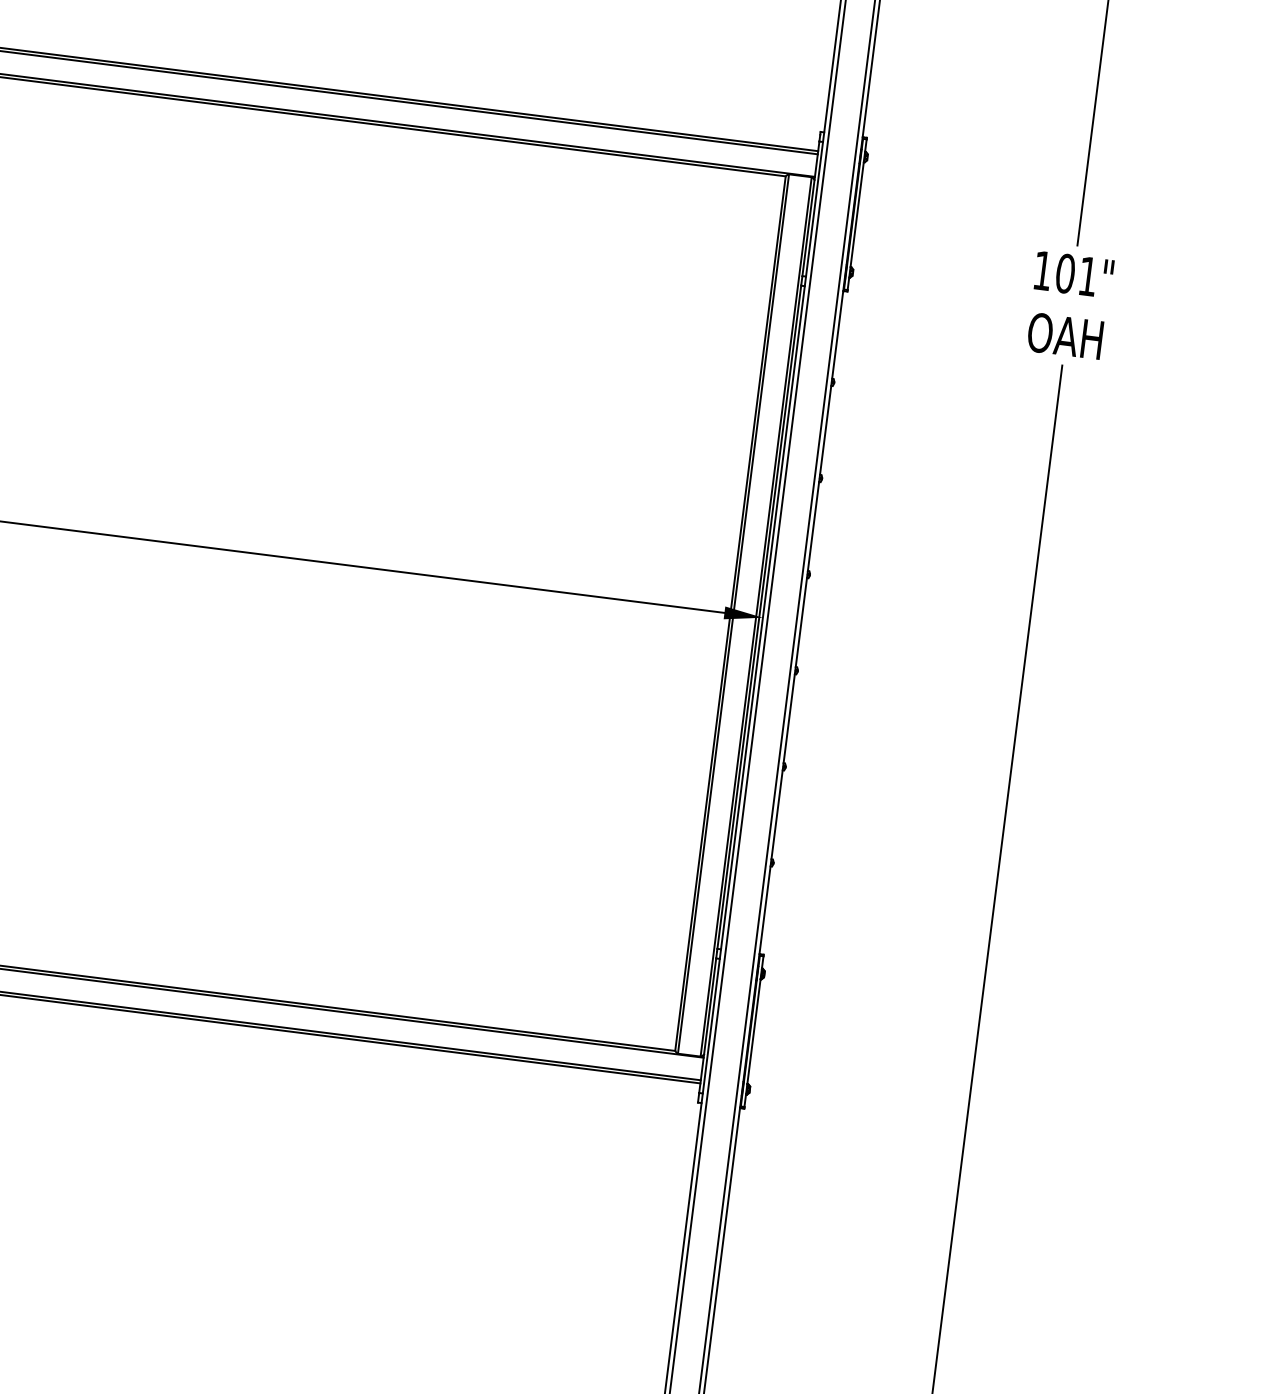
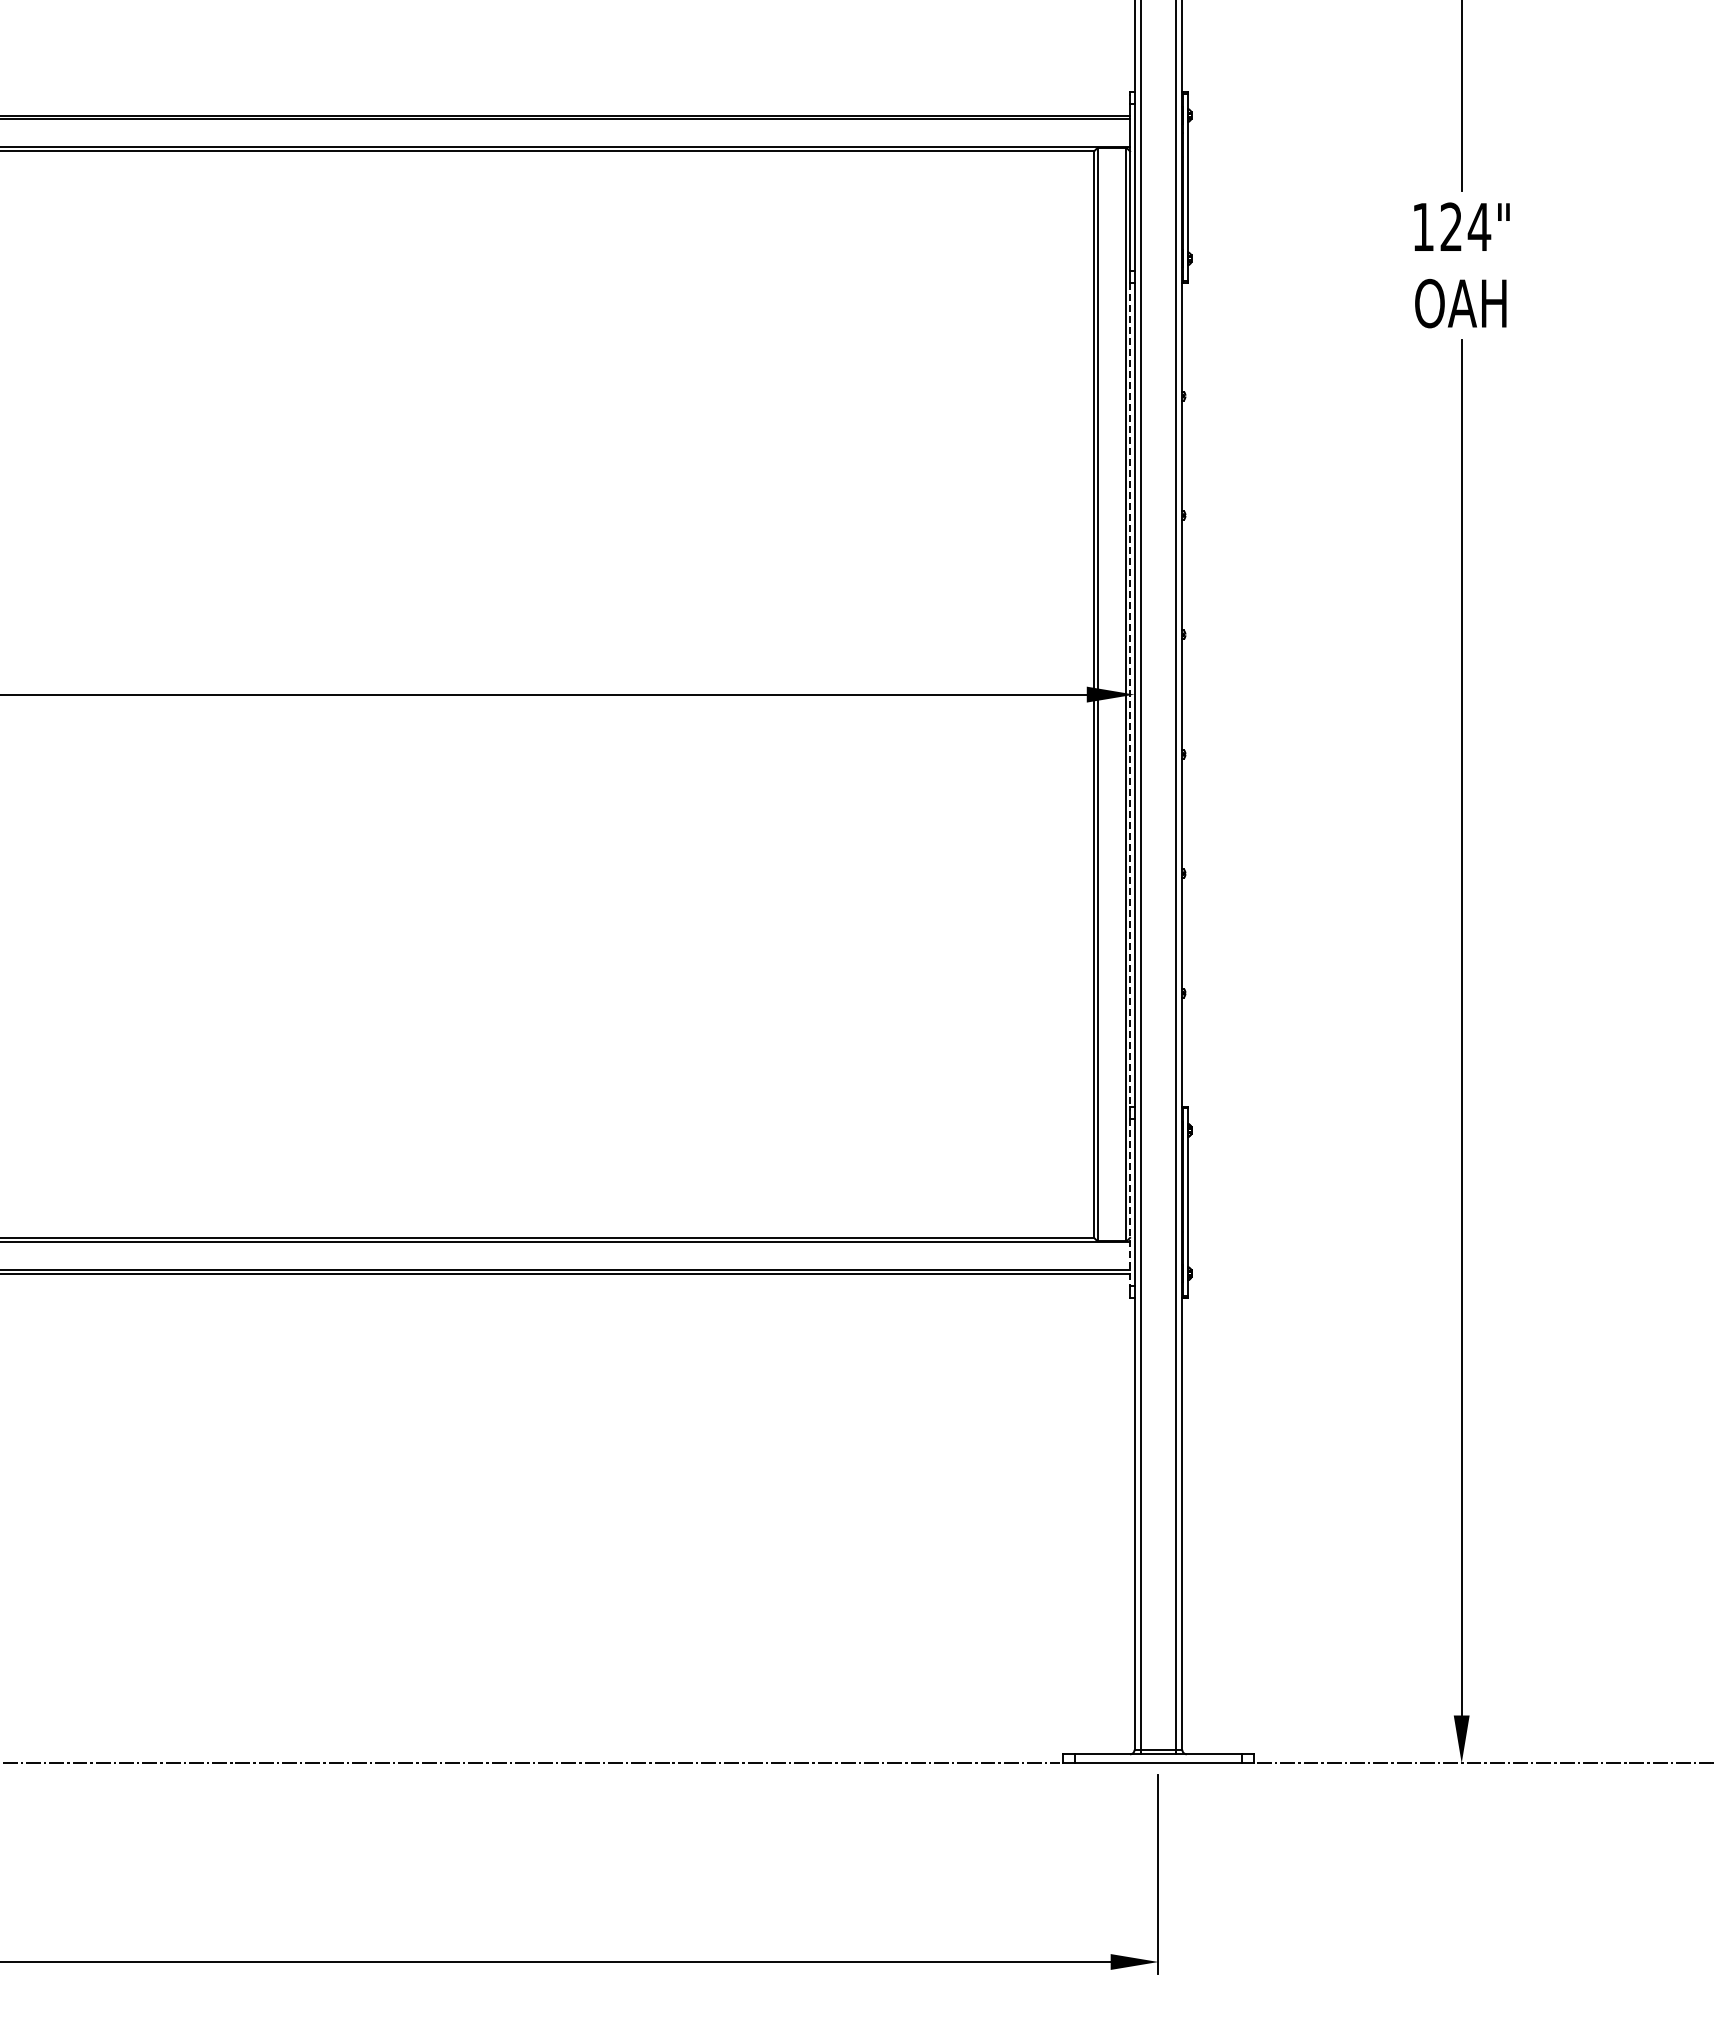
text: (1076, 274) -> (1465, 226), 101" -> 124"
line: (759, 618) -> (1130, 695), solid -> dashed
line: (708, 1026) -> (1130, 1202), solid -> dashed

